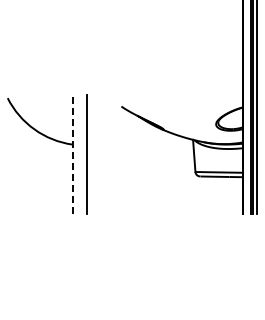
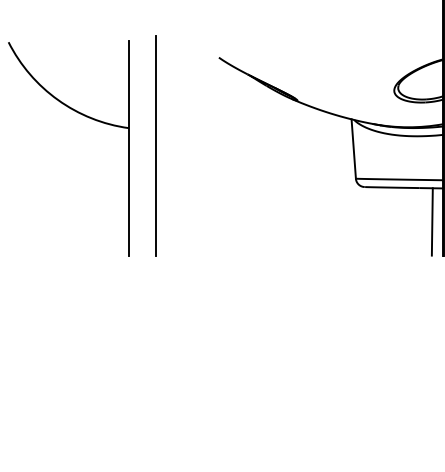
line: (72, 155) -> (128, 148), dashed -> solid
line: (236, 195) -> (431, 222), added

